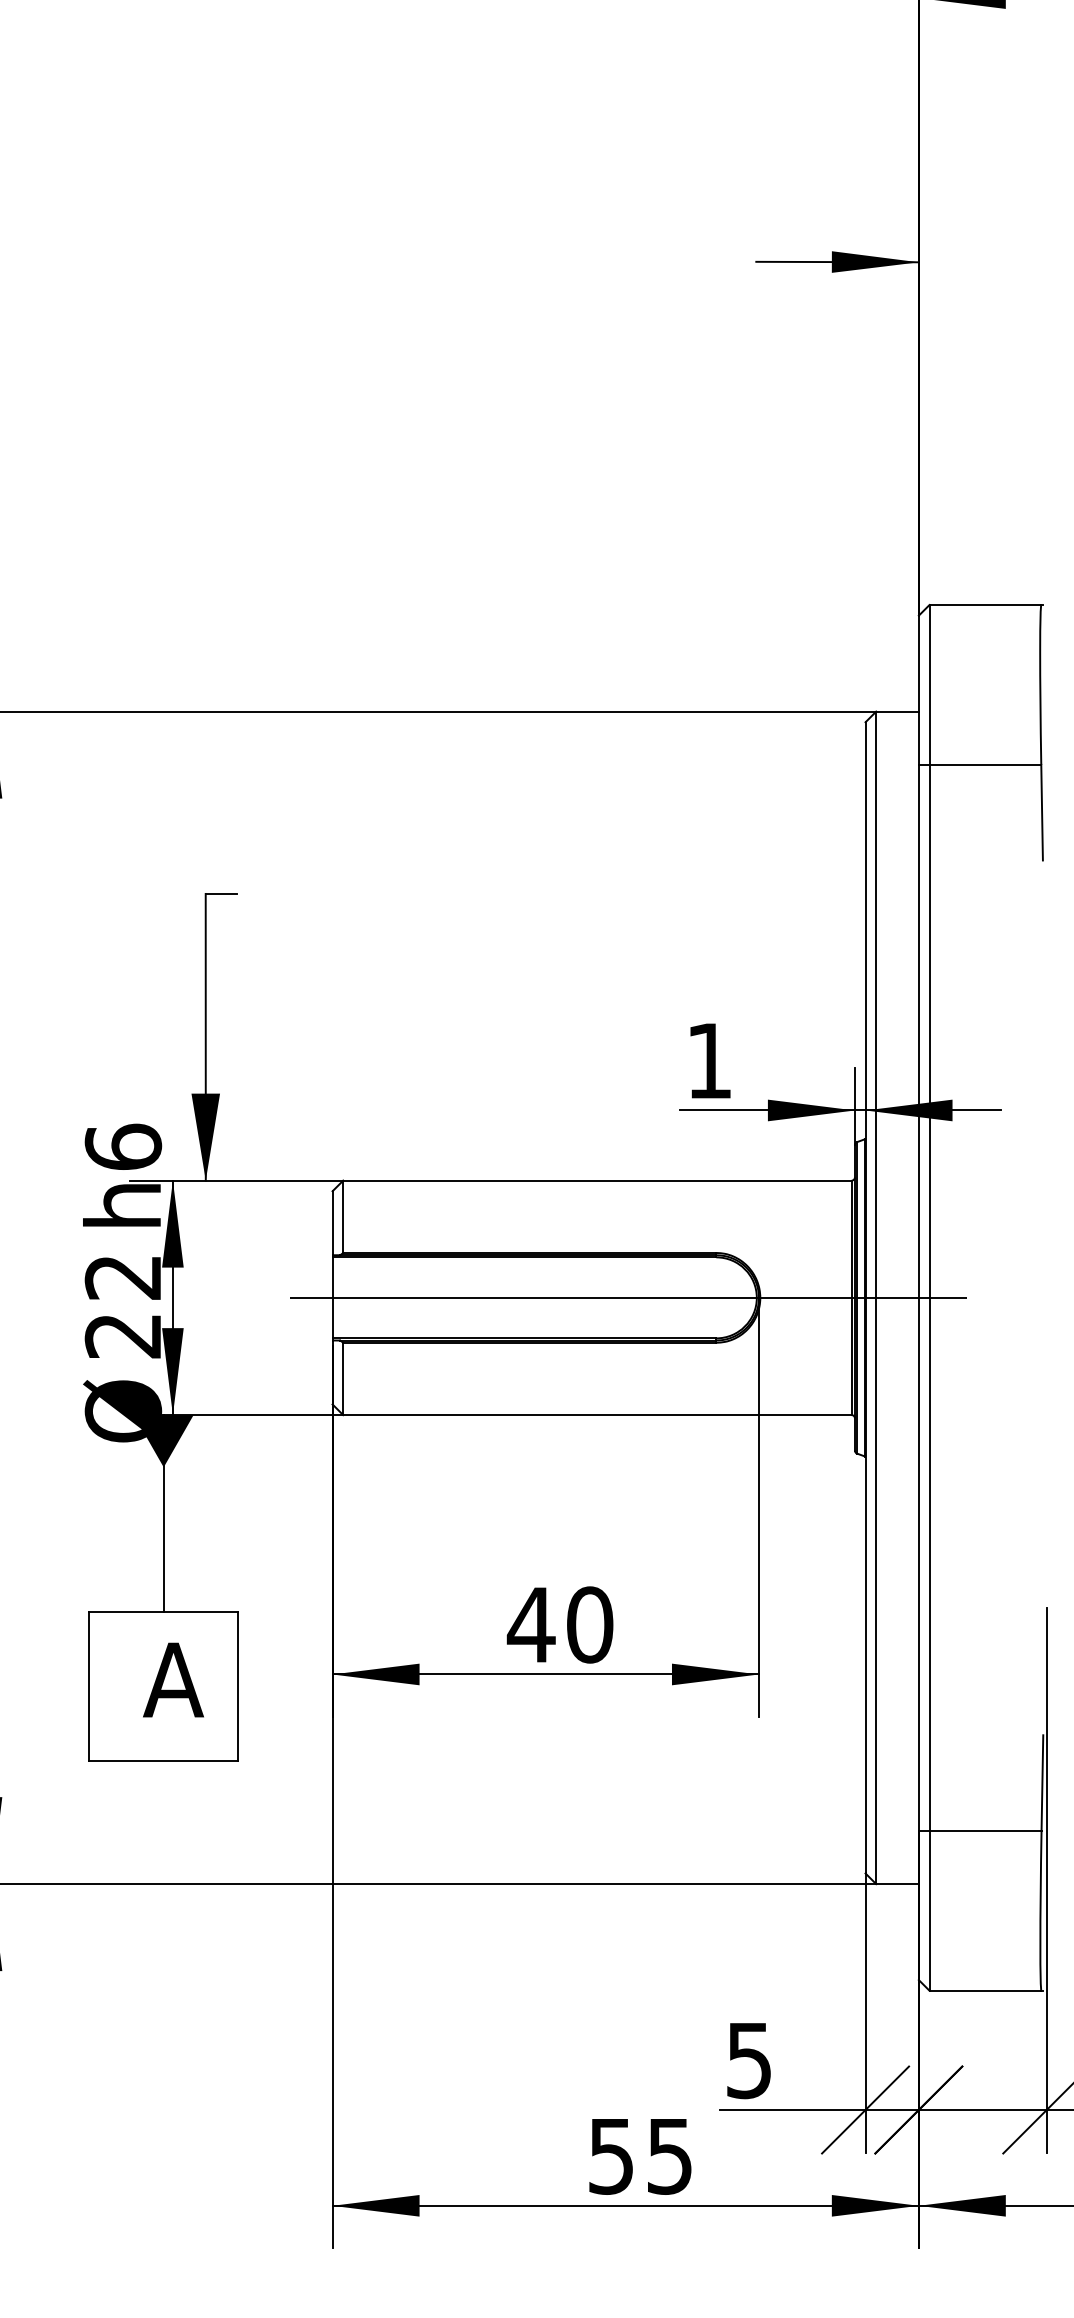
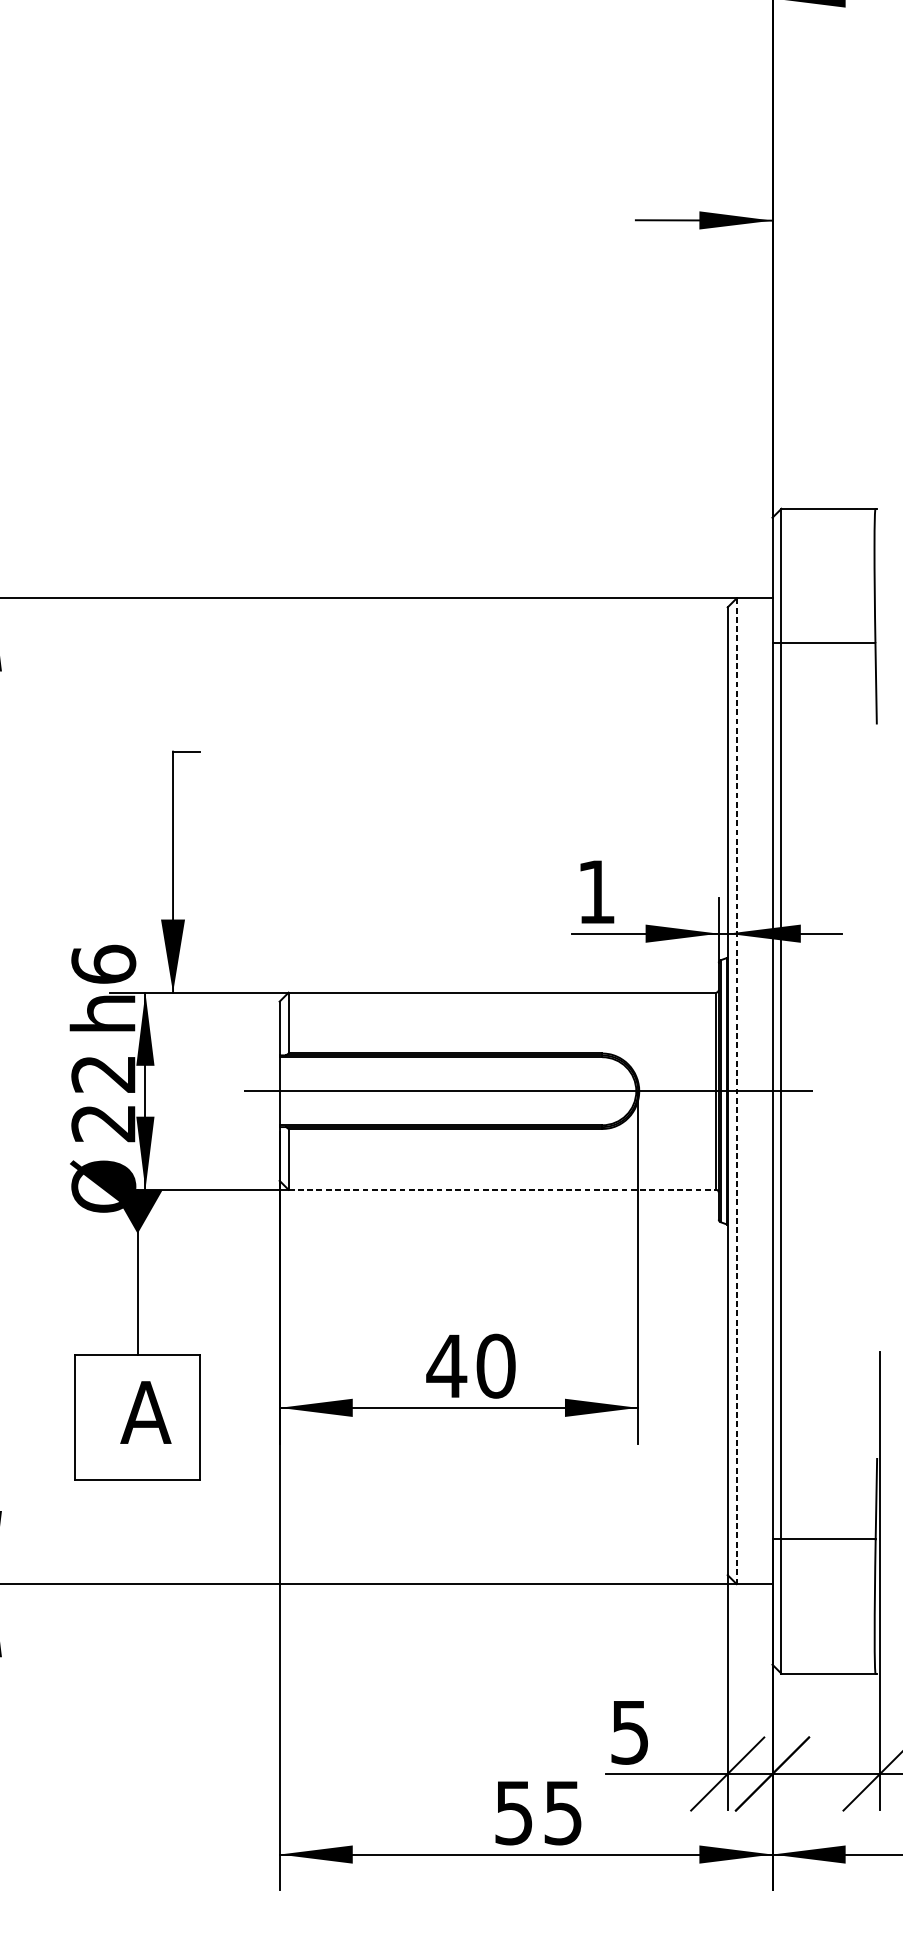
line: (876, 1298) -> (736, 1091), solid -> dashed
line: (597, 1415) -> (502, 1190), solid -> dashed

